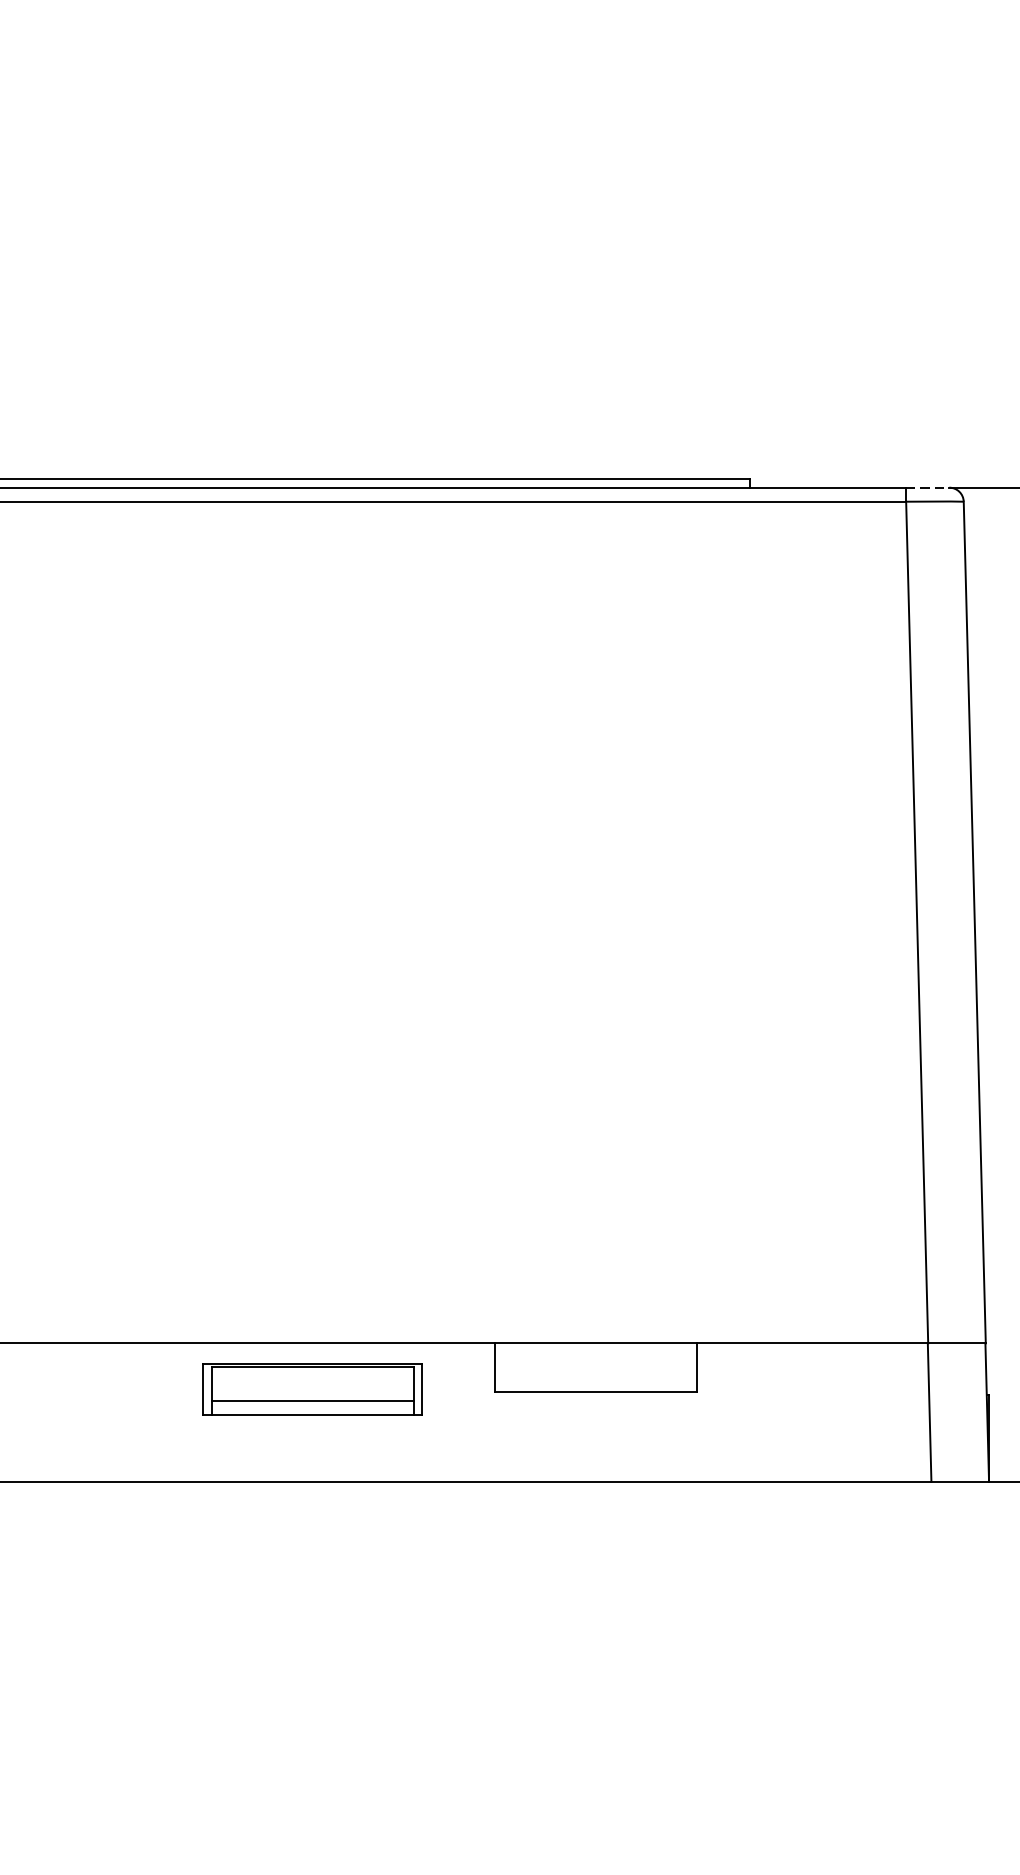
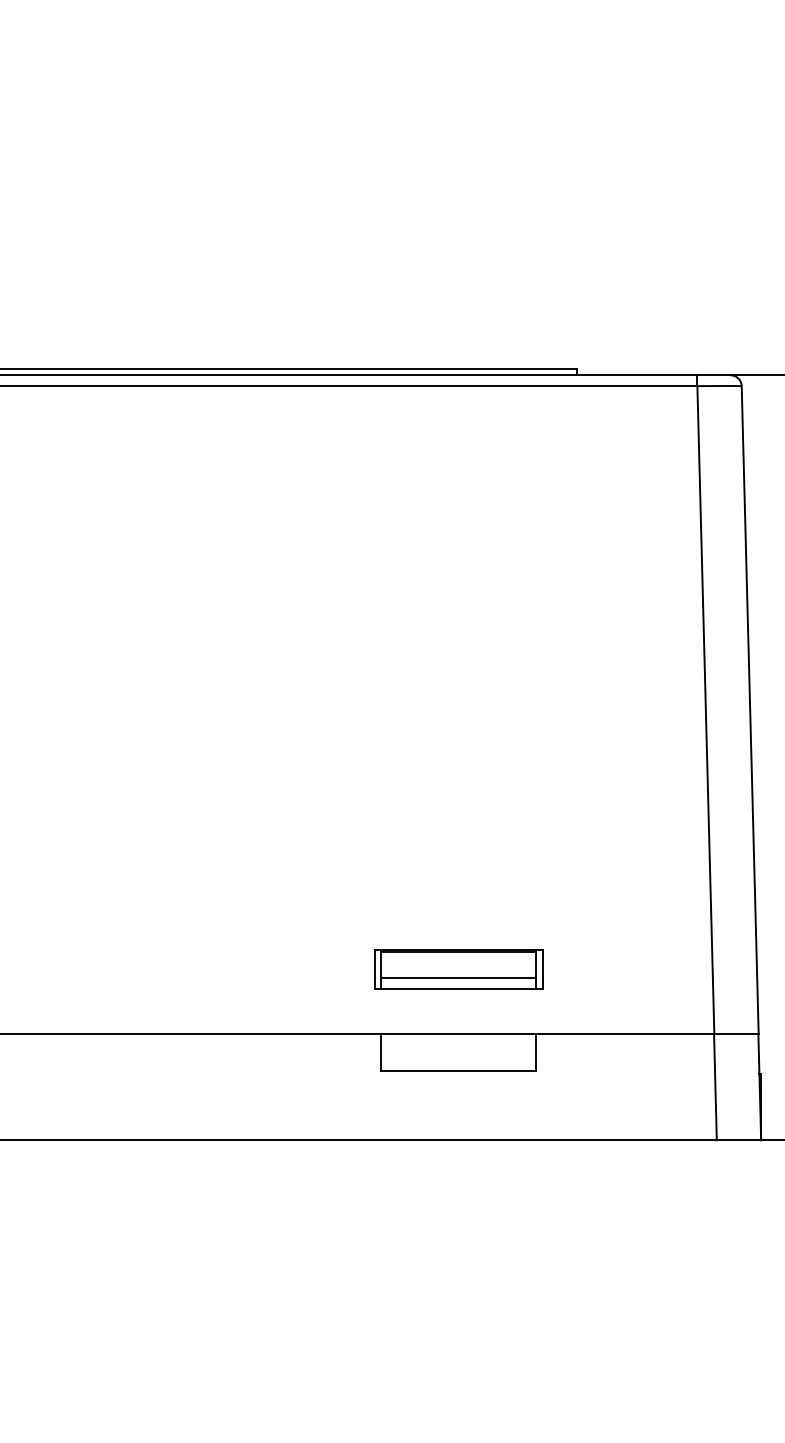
line: (927, 487) -> (713, 375), dashed -> solid
part: (312, 1389) -> (458, 969), moved

